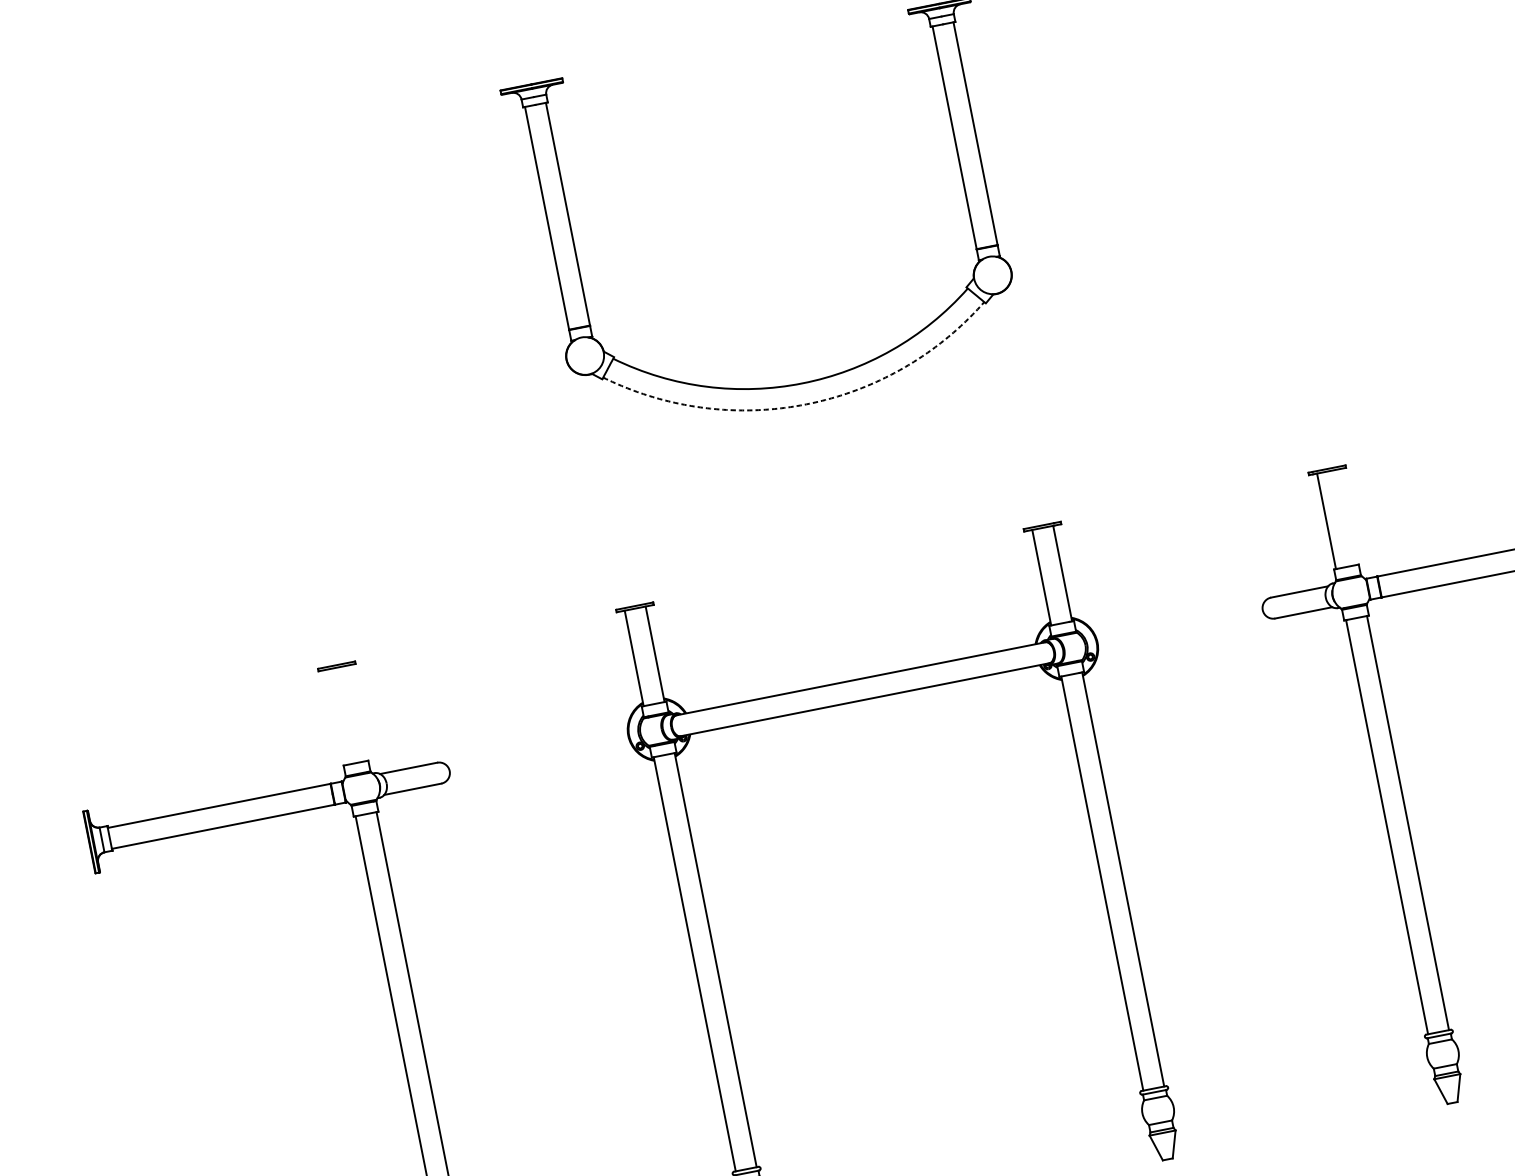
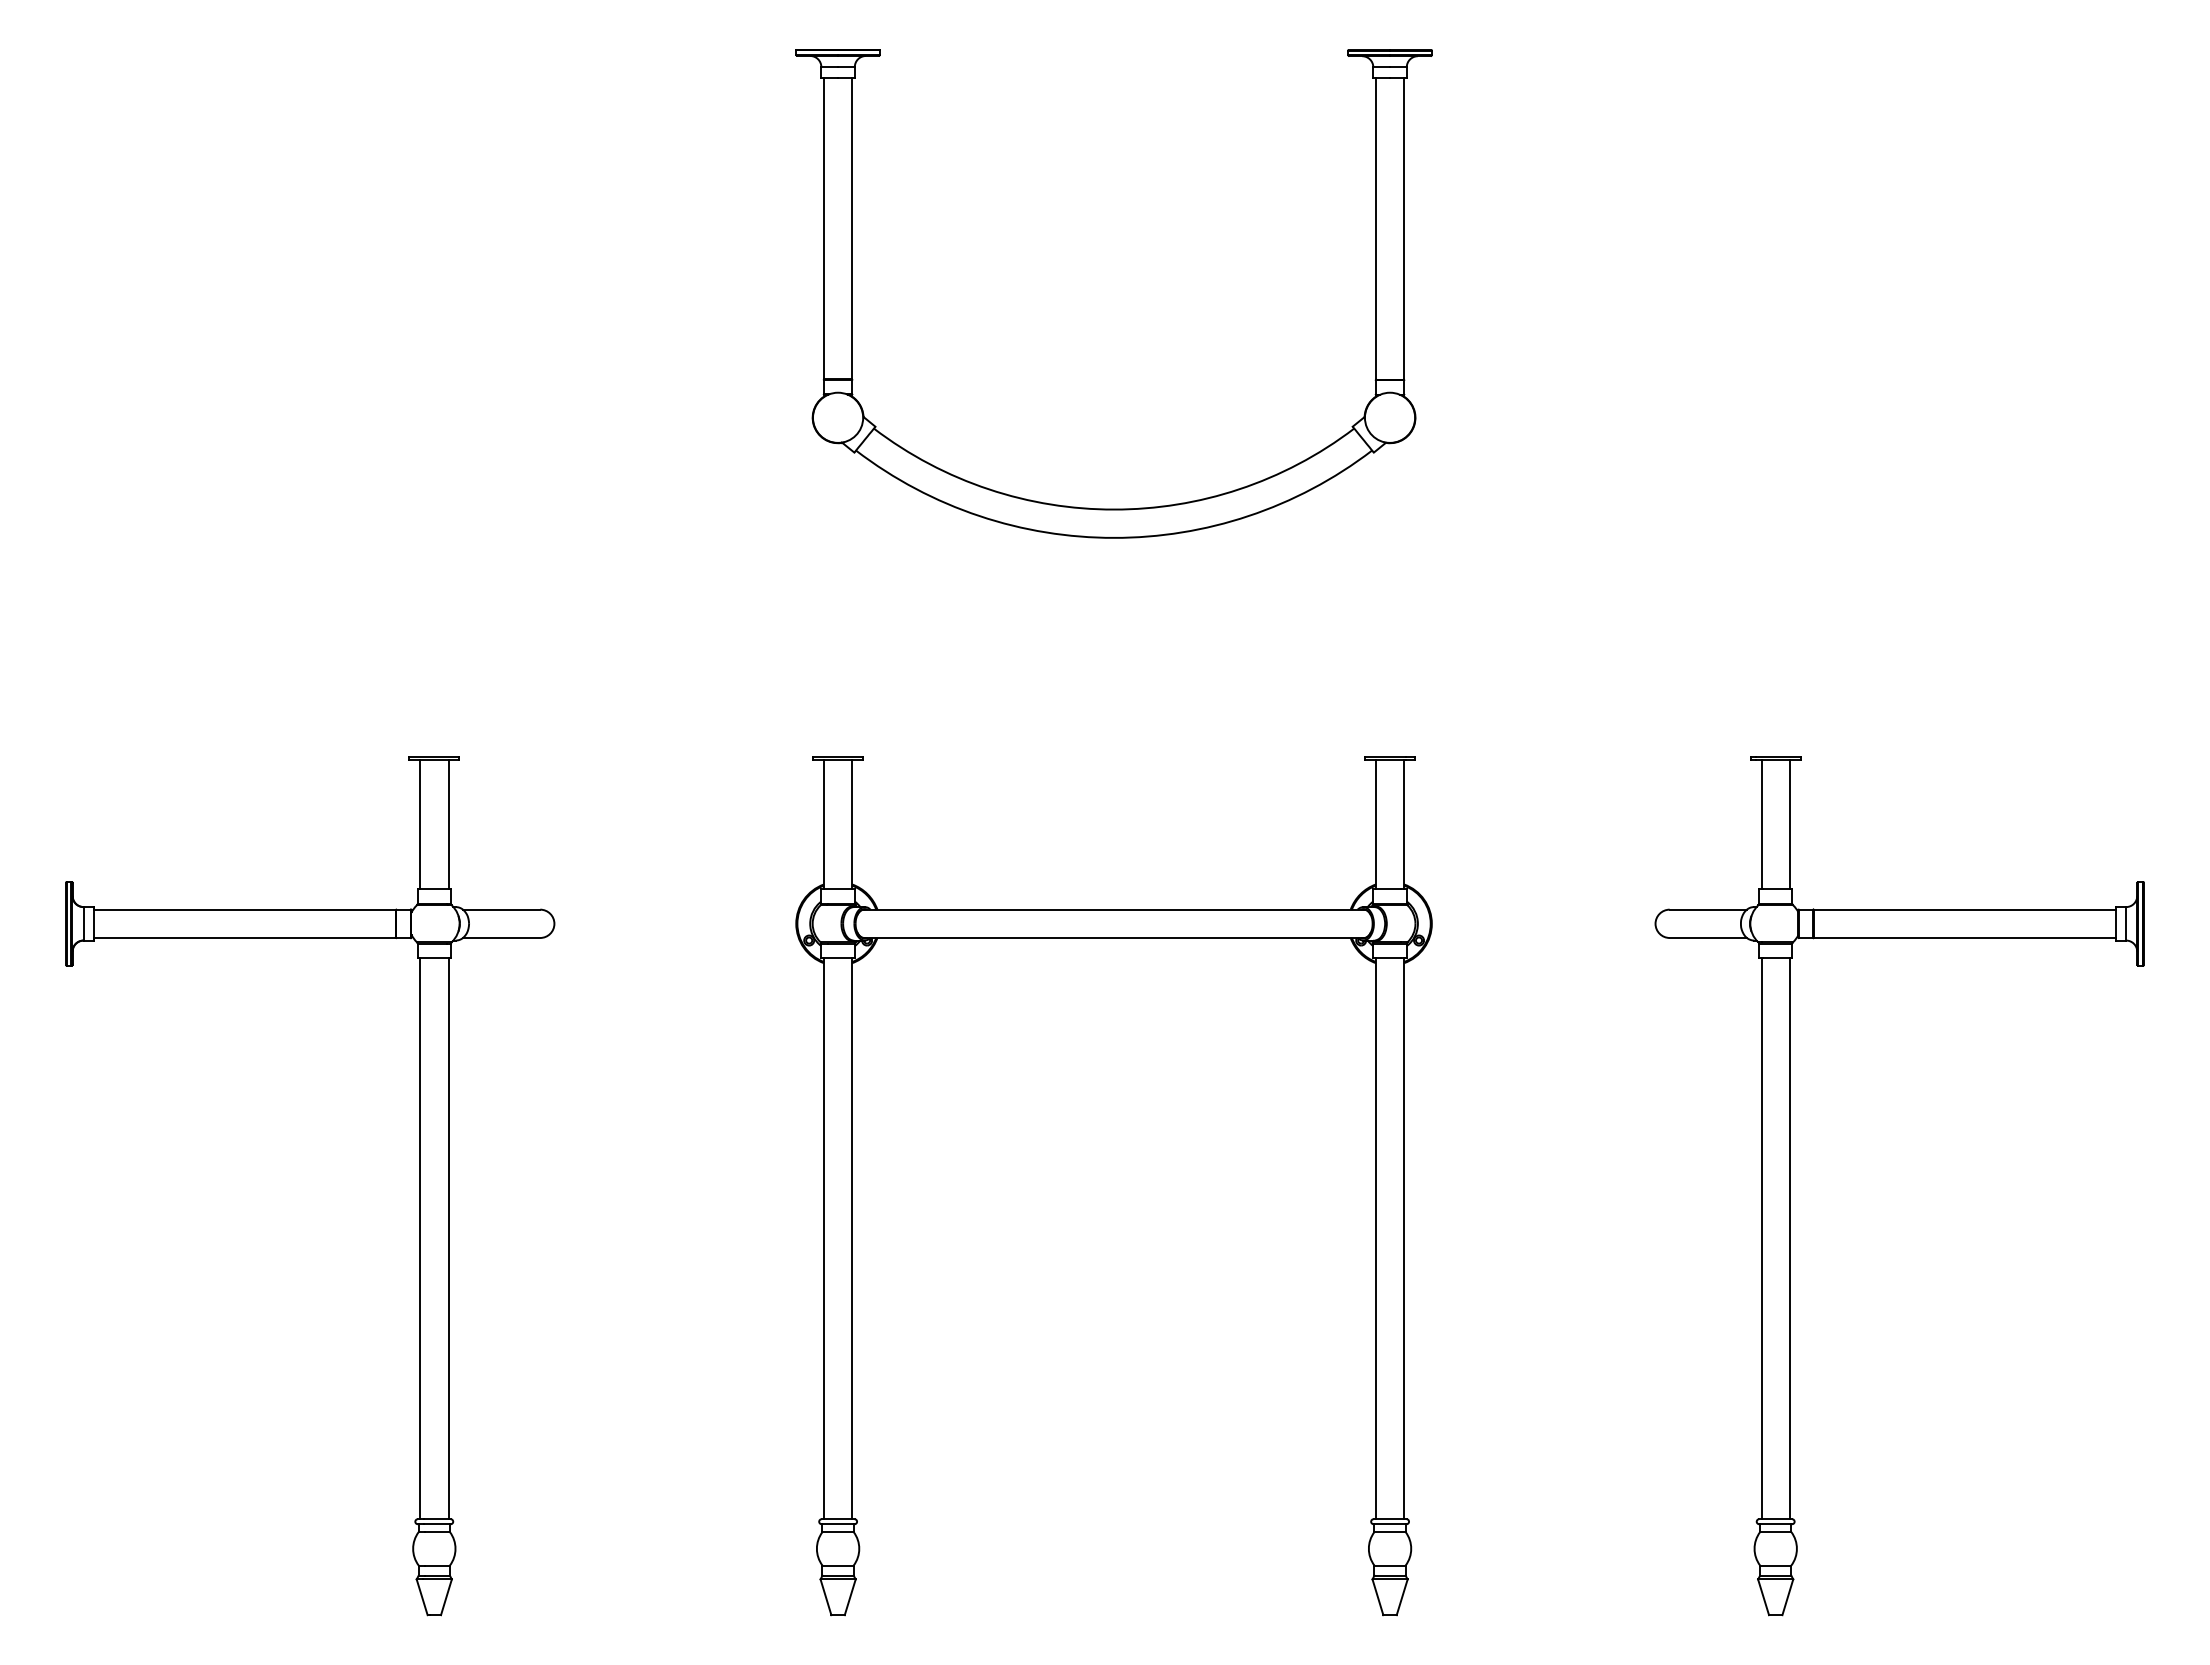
arc: (806, 403) -> (1114, 537), dashed -> solid
line: (1347, 517) -> (1789, 824), added
line: (356, 713) -> (448, 824), added
line: (336, 717) -> (420, 824), added

